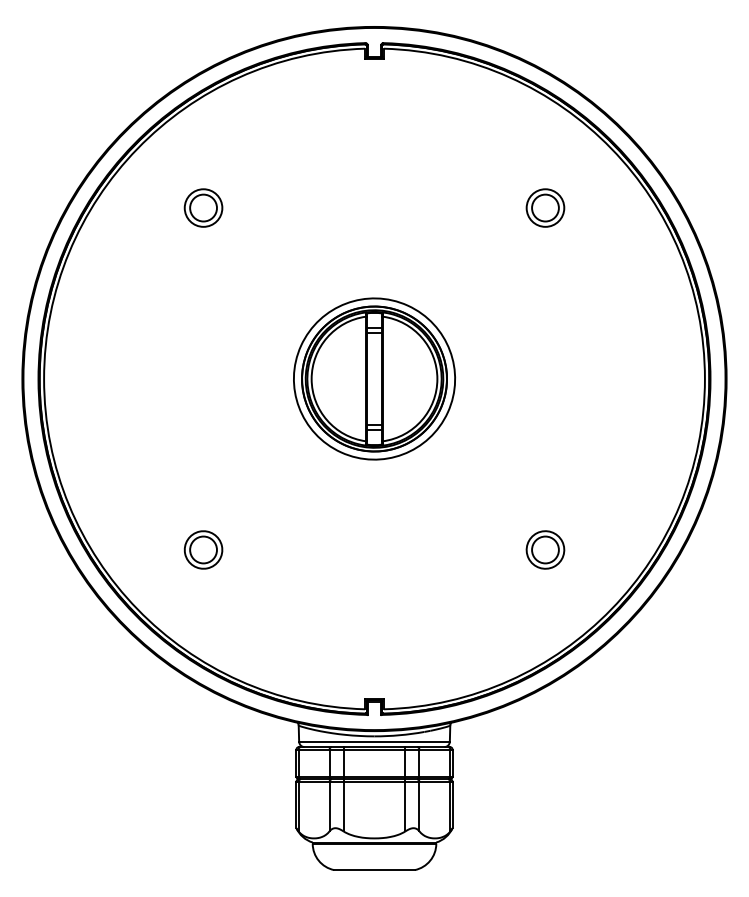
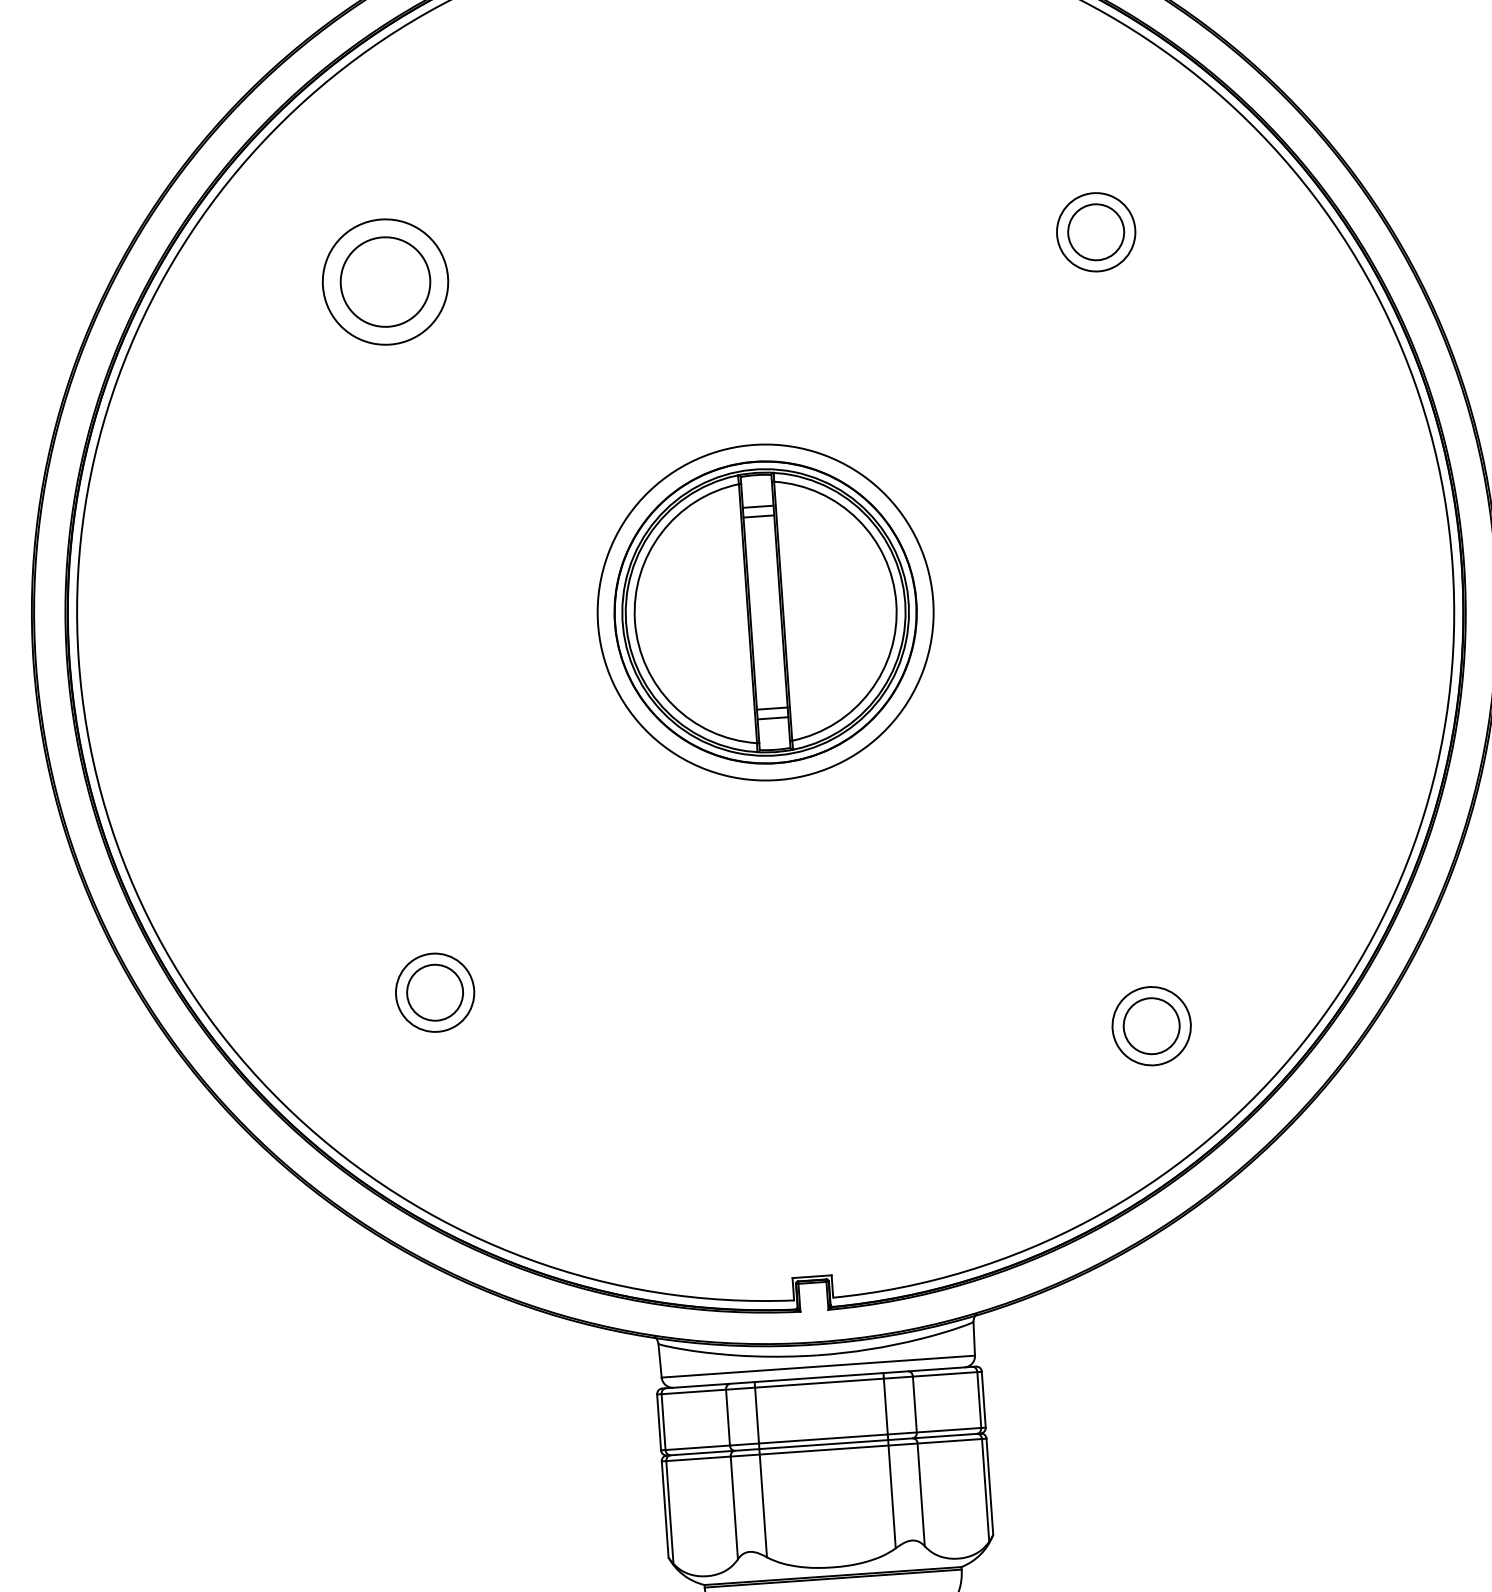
part: (203, 207) -> (385, 280), size x1.6
part: (545, 549) -> (1151, 1025), moved

